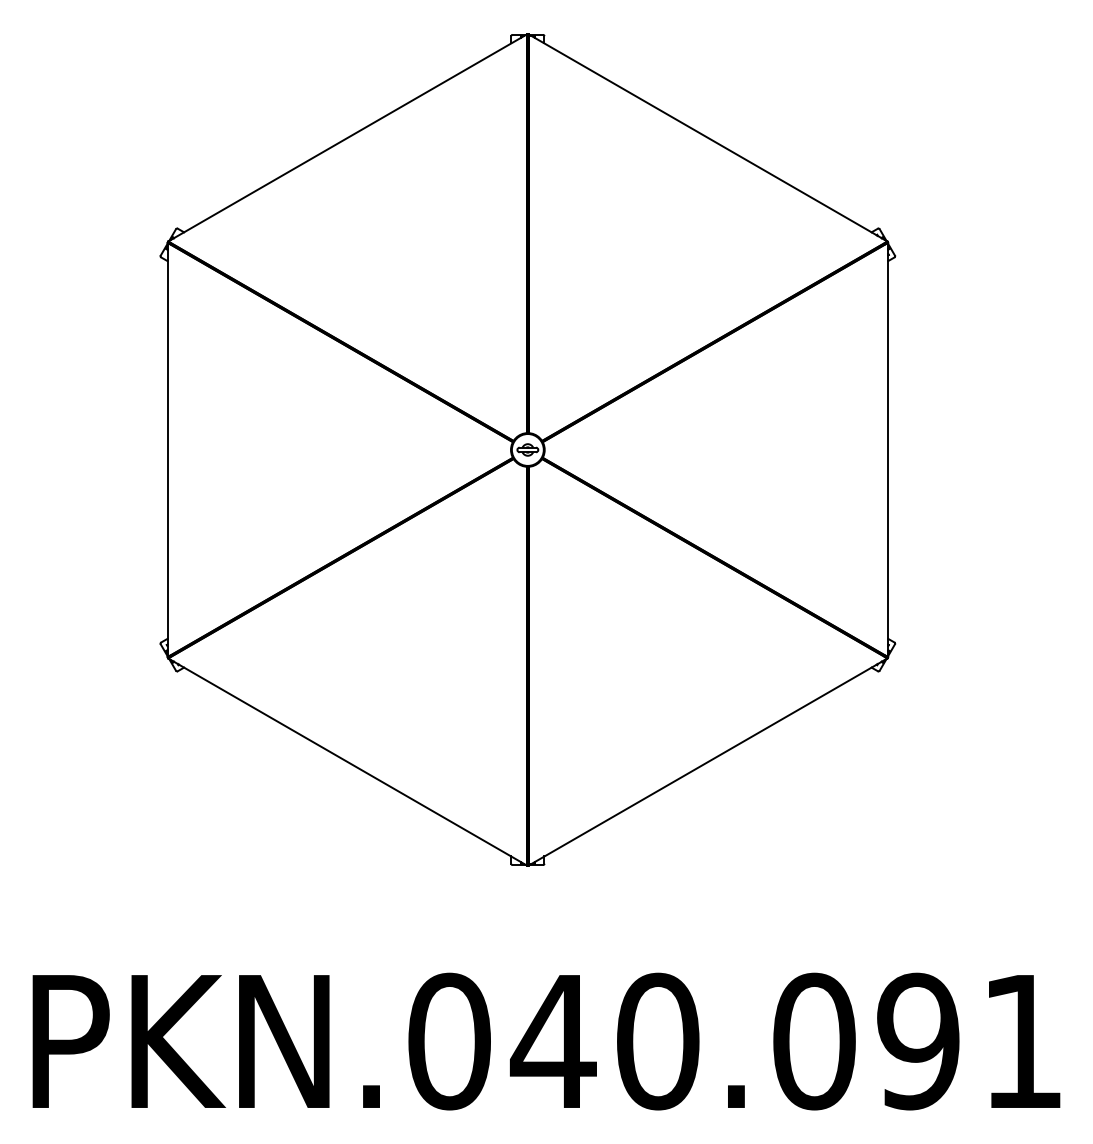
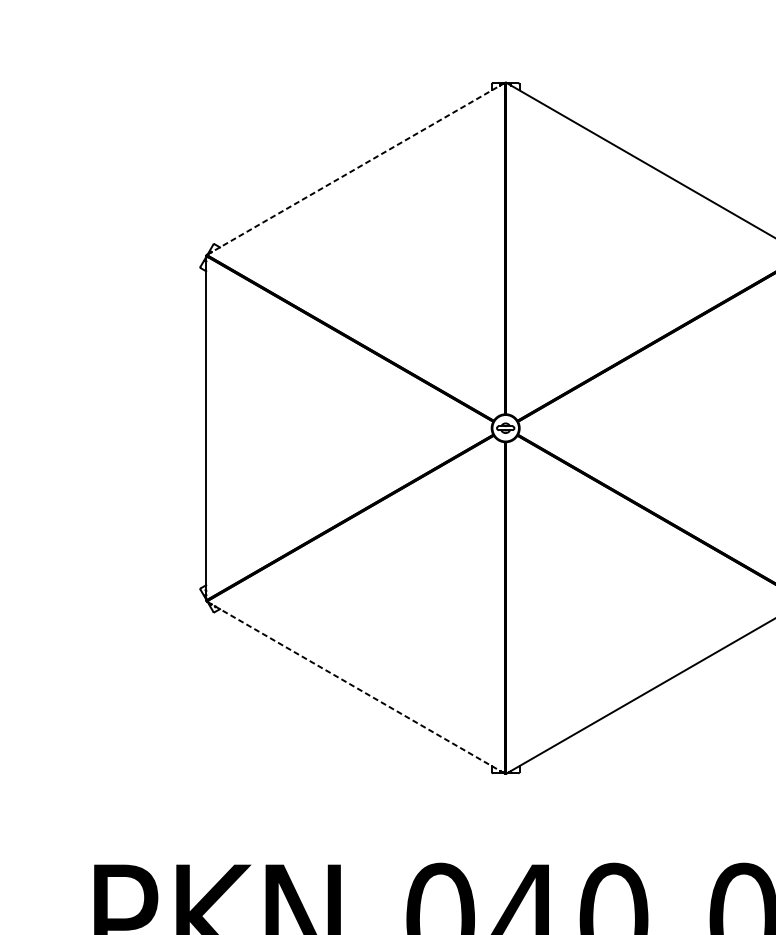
line: (347, 138) -> (355, 169), solid -> dashed
line: (348, 762) -> (356, 687), solid -> dashed

